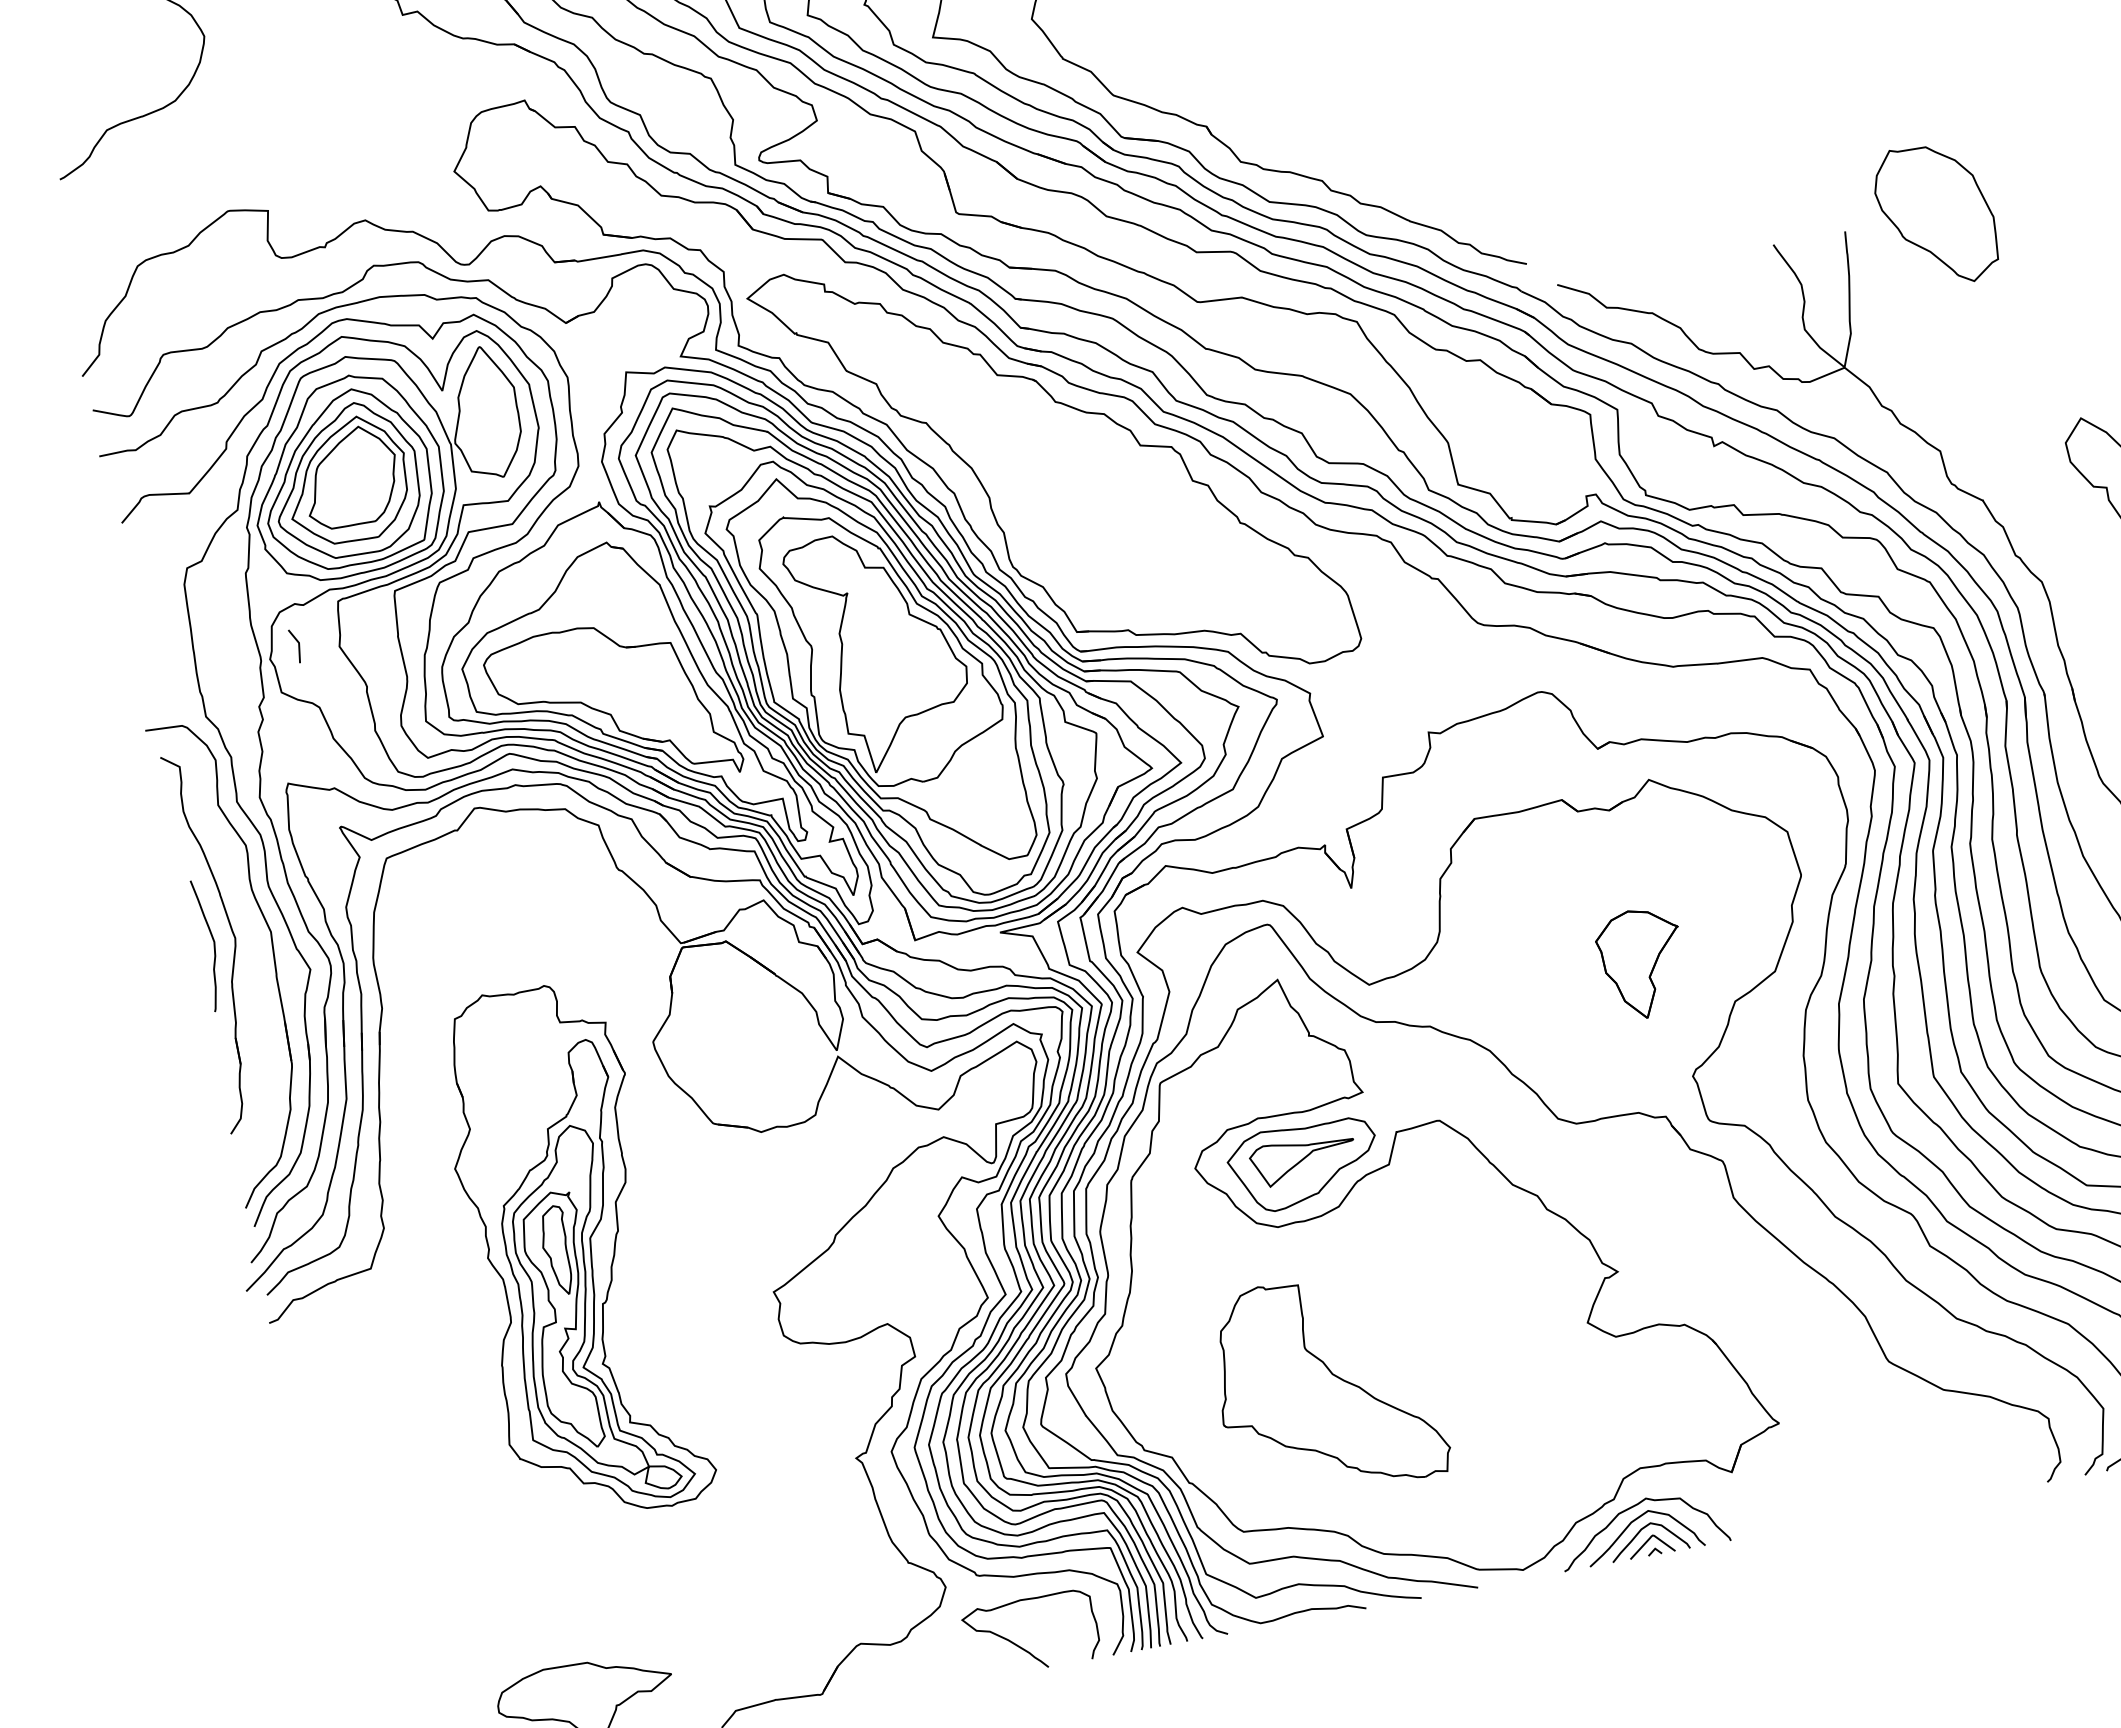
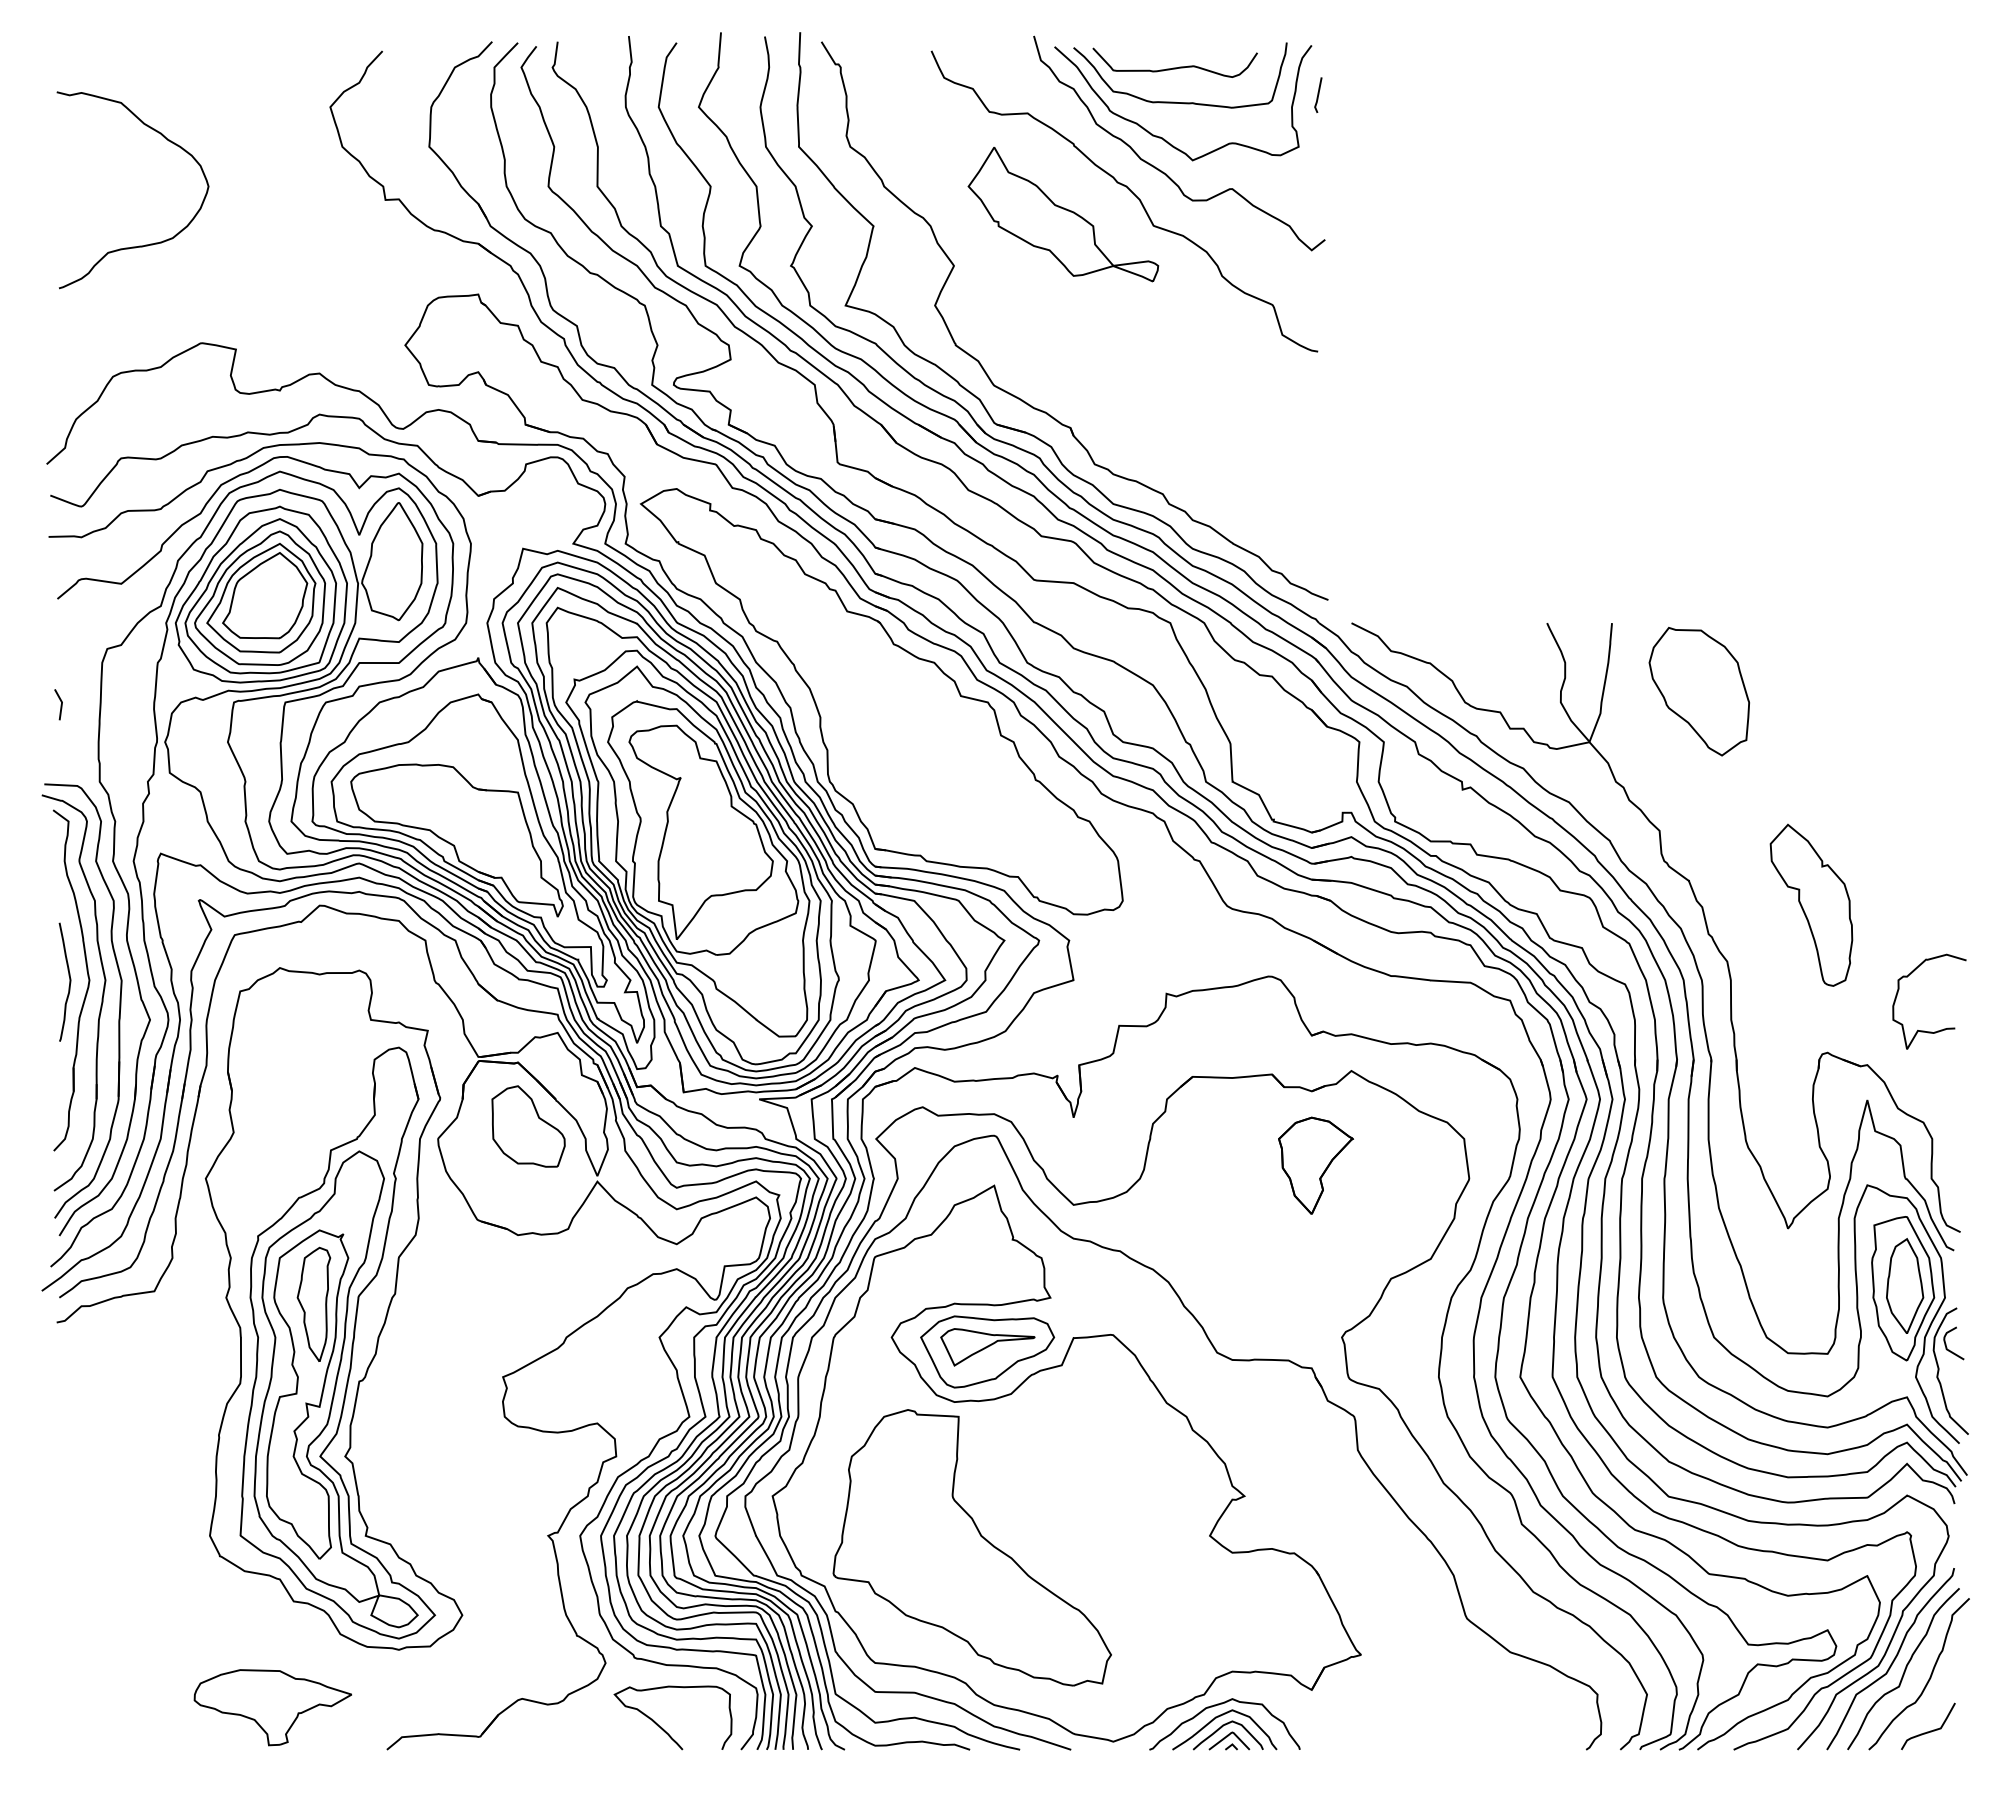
part: (1935, 215) -> (1698, 691), moved
line: (297, 645) -> (60, 704), moved
part: (252, 955) -> (101, 998), added
part: (1641, 963) -> (1315, 1165), moved
part: (750, 1009) -> (528, 1126), added
part: (572, 1250) -> (333, 1308), size x1.43
part: (1326, 1384) -> (971, 1547), size x1.43

